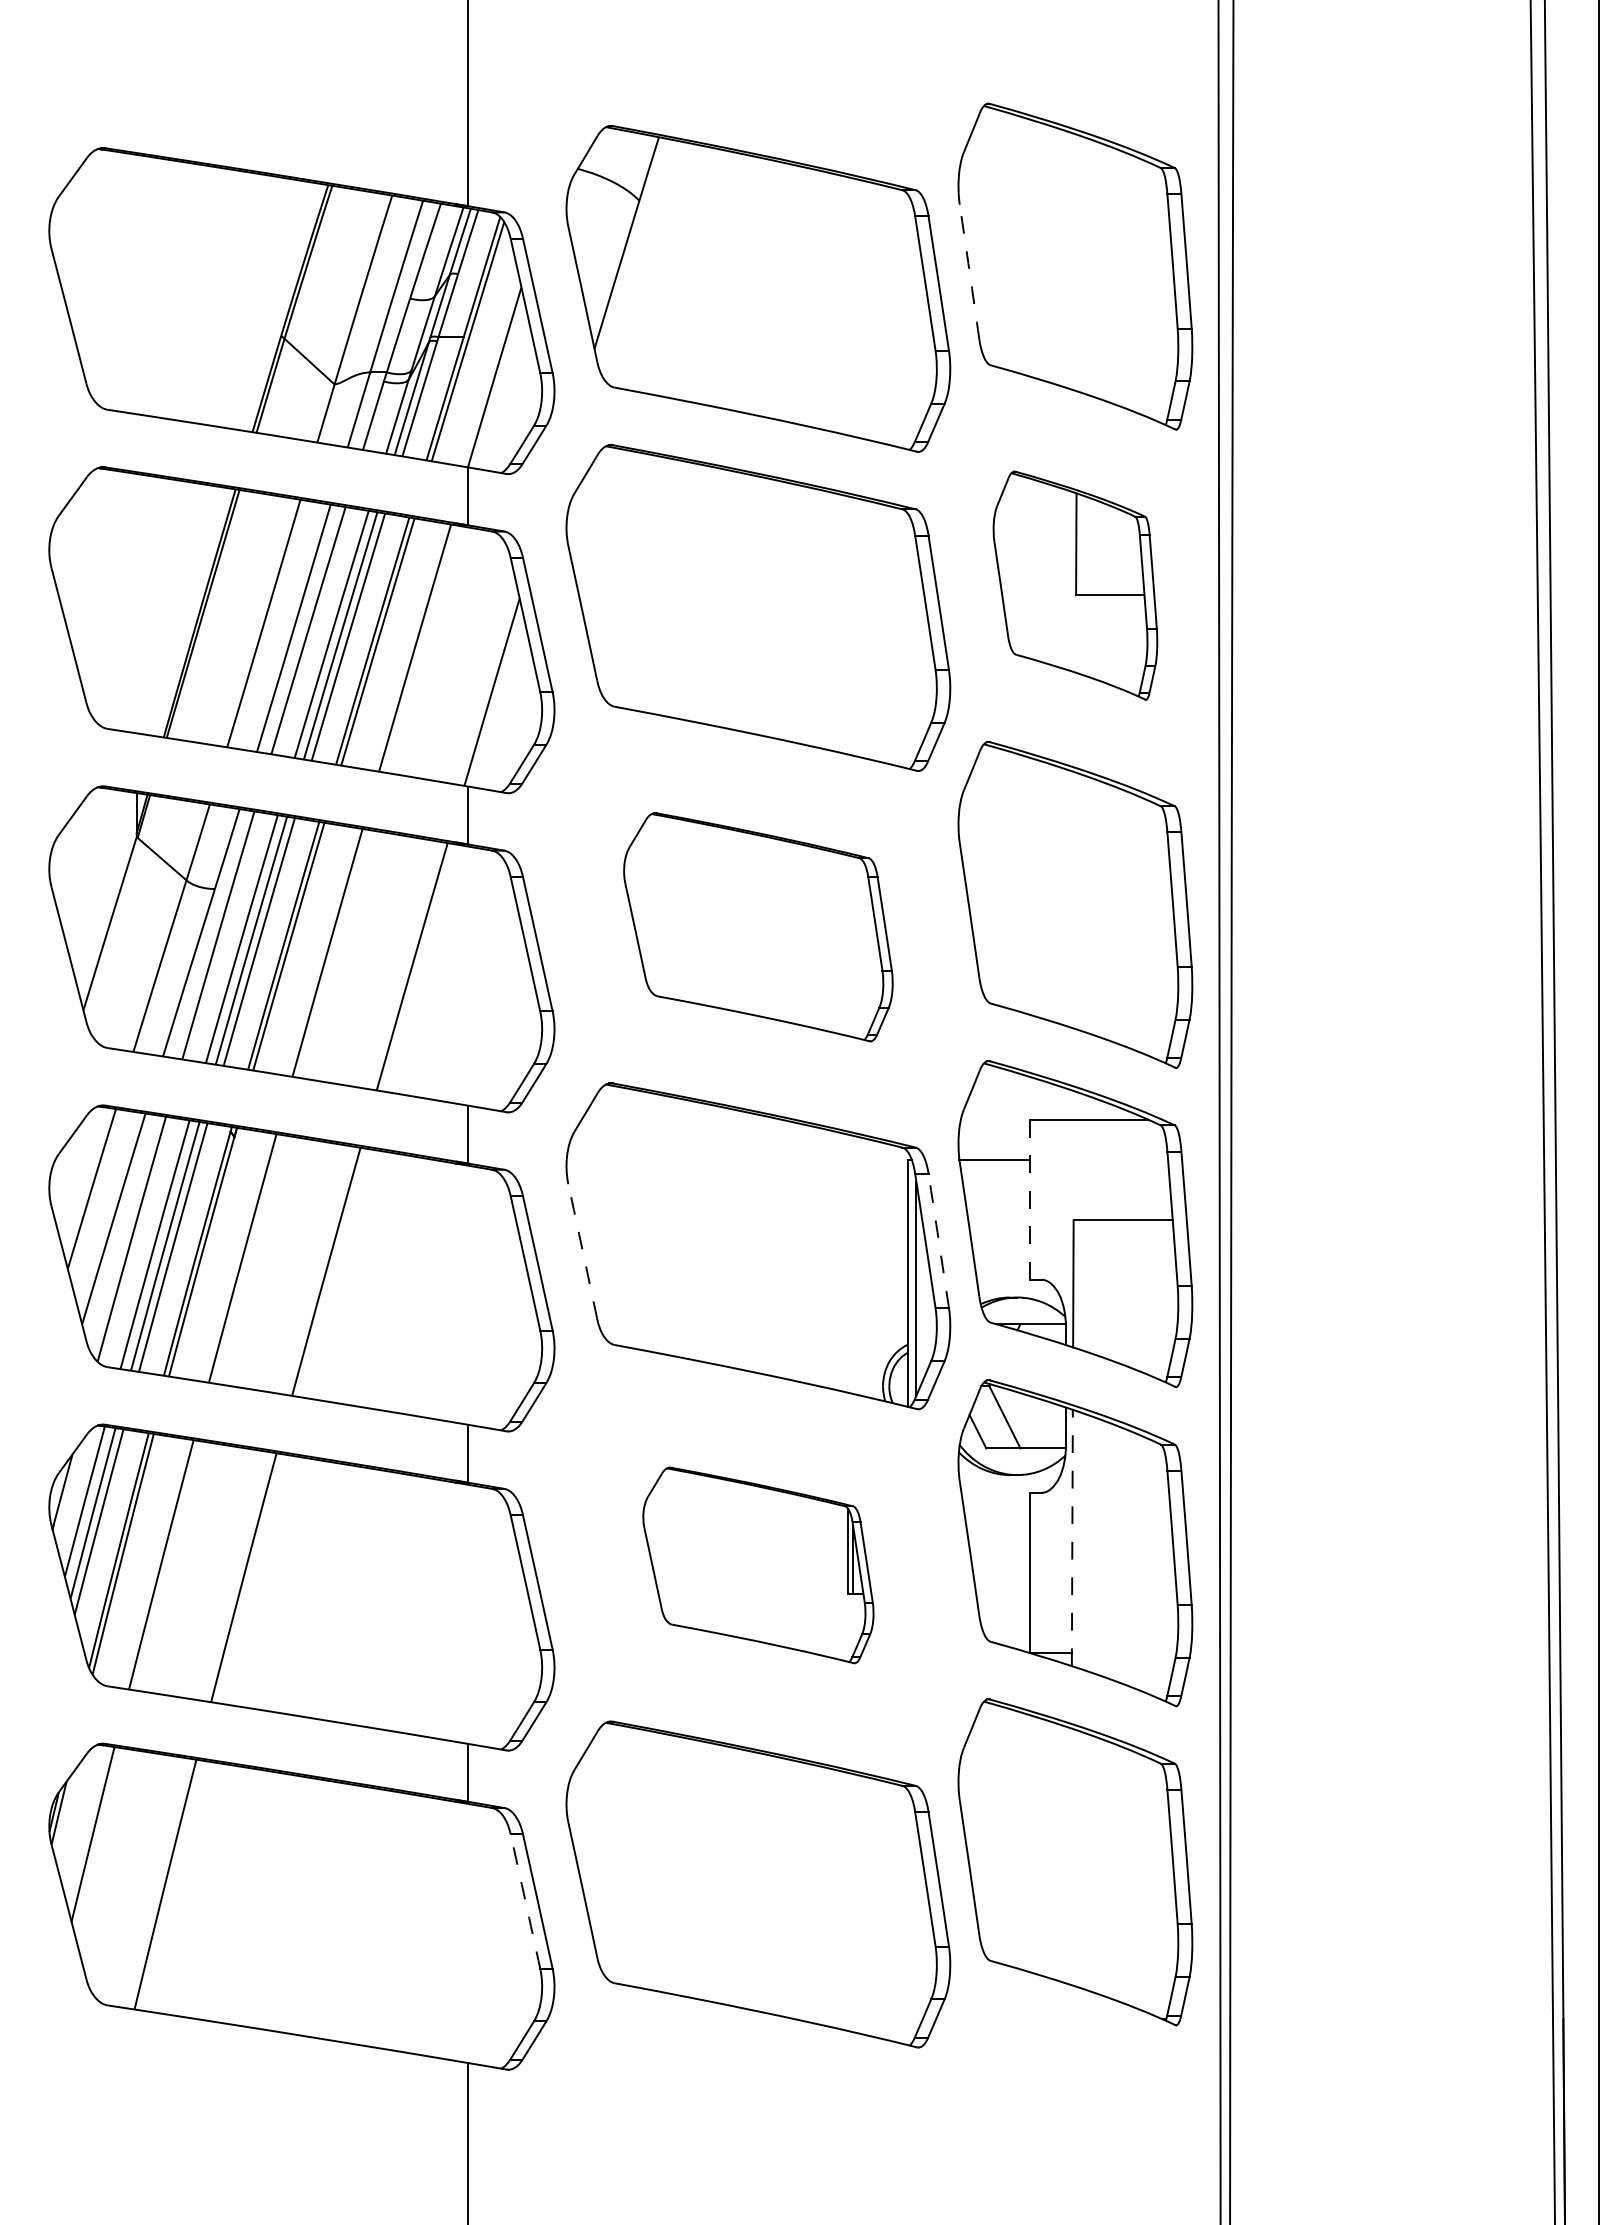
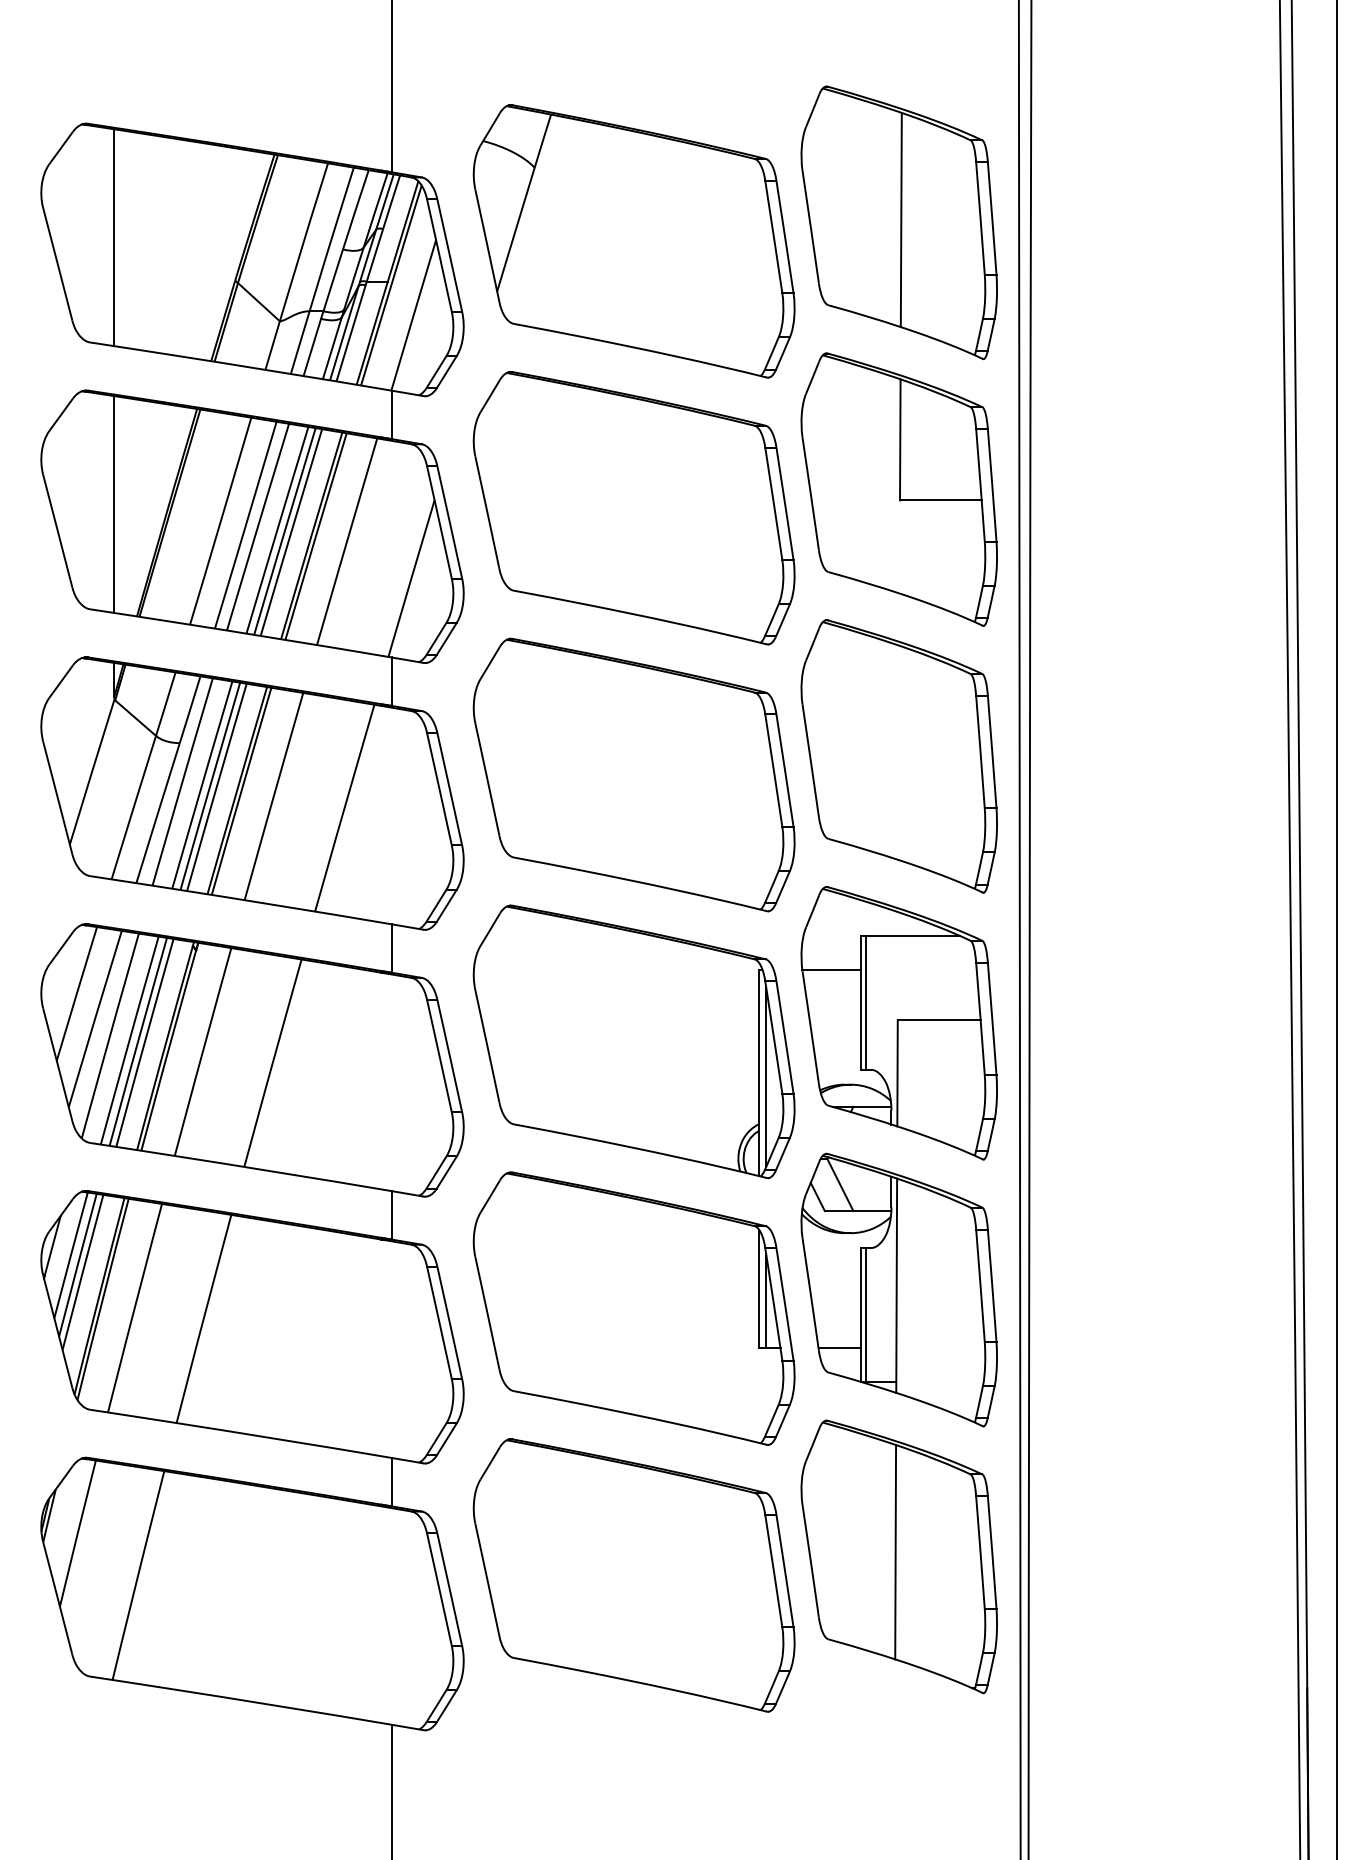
line: (1077, 263) -> (900, 220), added
arc: (969, 271) -> (810, 226), dashed -> solid
line: (136, 284) -> (114, 237), added
part: (1075, 585) -> (899, 489), size x1.43
line: (136, 603) -> (114, 504), added
part: (758, 927) -> (634, 775), size x1.43
line: (1029, 1199) -> (860, 1002), dashed -> solid
line: (1035, 1199) -> (865, 1002), added
arc: (938, 1241) -> (784, 1037), dashed -> solid
arc: (582, 1251) -> (487, 1046), dashed -> solid
line: (1072, 1537) -> (896, 1285), dashed -> solid
part: (758, 1565) -> (634, 1308), size x1.67
line: (1035, 1572) -> (865, 1314), added
line: (1003, 1612) -> (839, 1348), added
line: (1070, 1856) -> (895, 1552), added
arc: (525, 1901) -> (439, 1589), dashed -> solid

